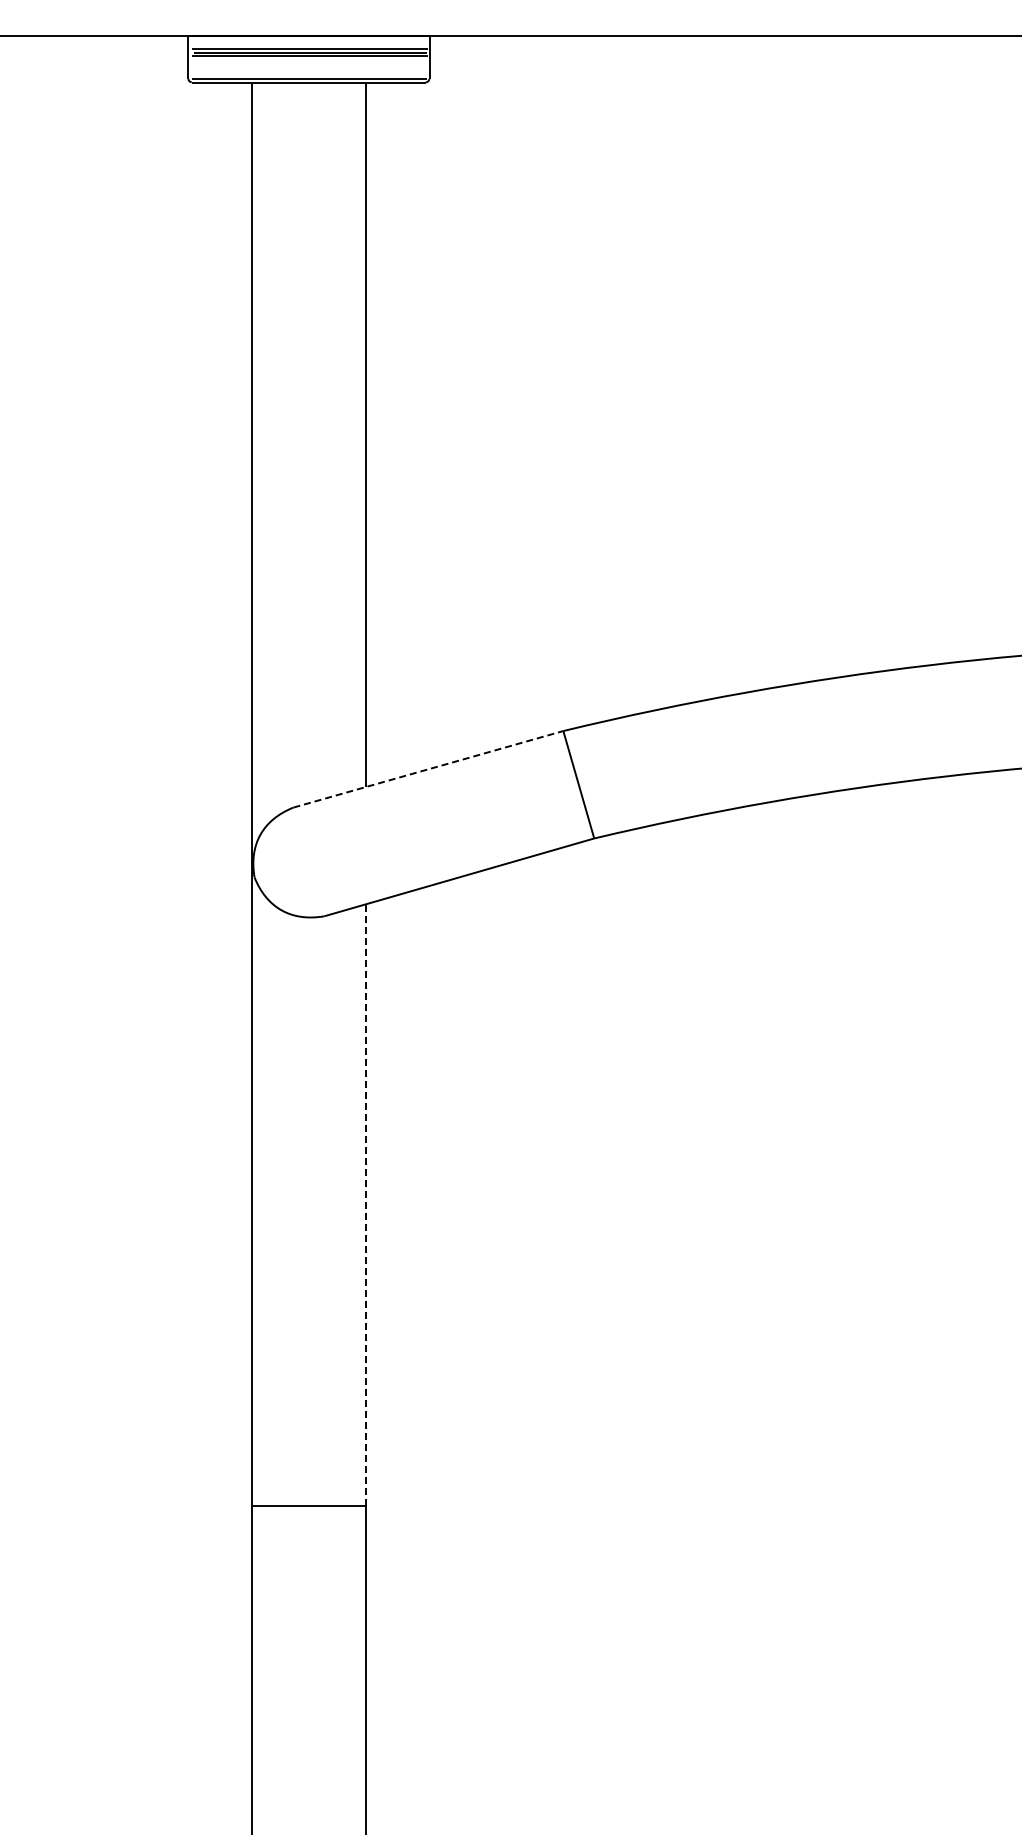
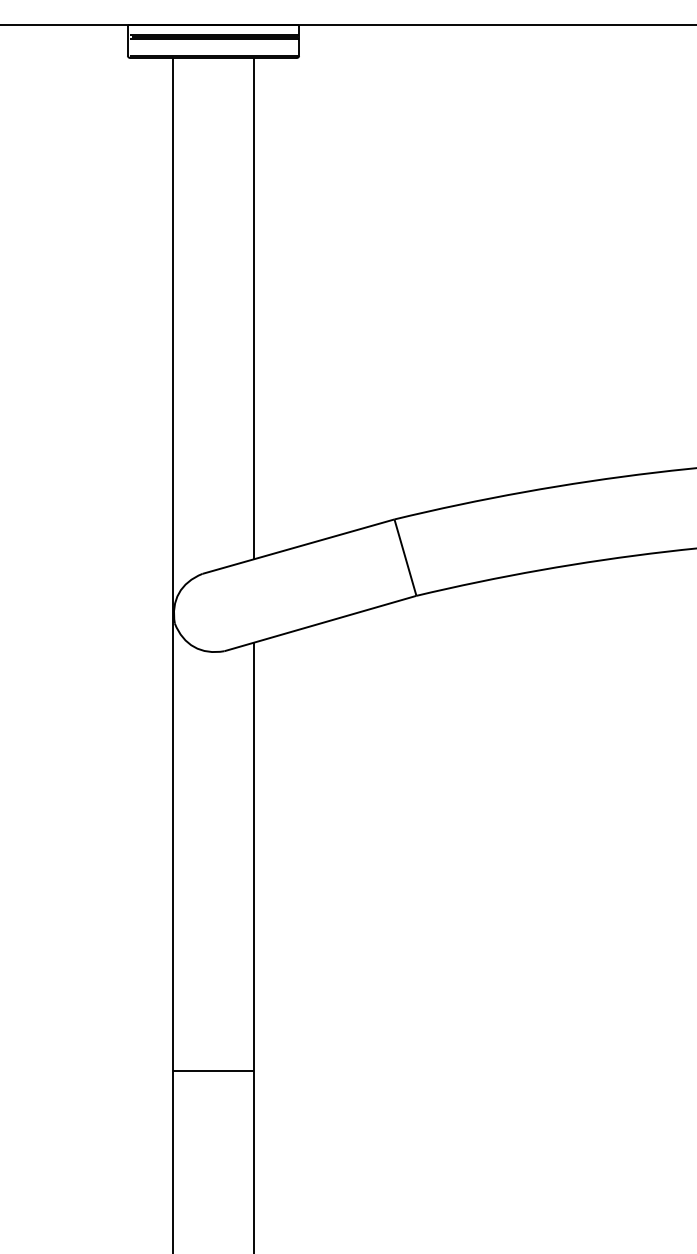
line: (428, 769) -> (298, 546), dashed -> solid
line: (365, 1205) -> (253, 856), dashed -> solid

